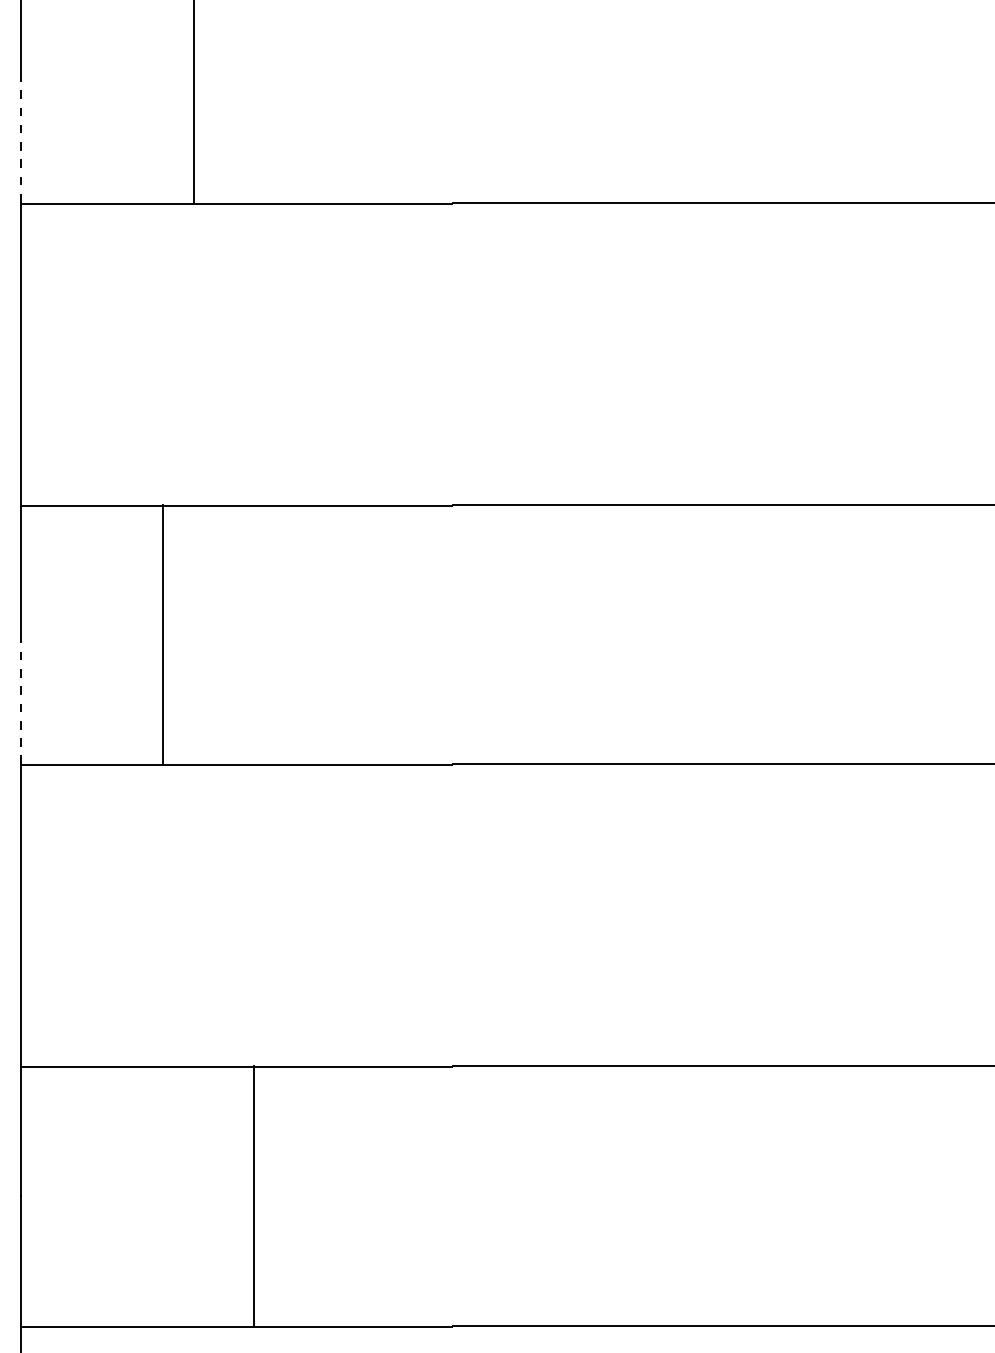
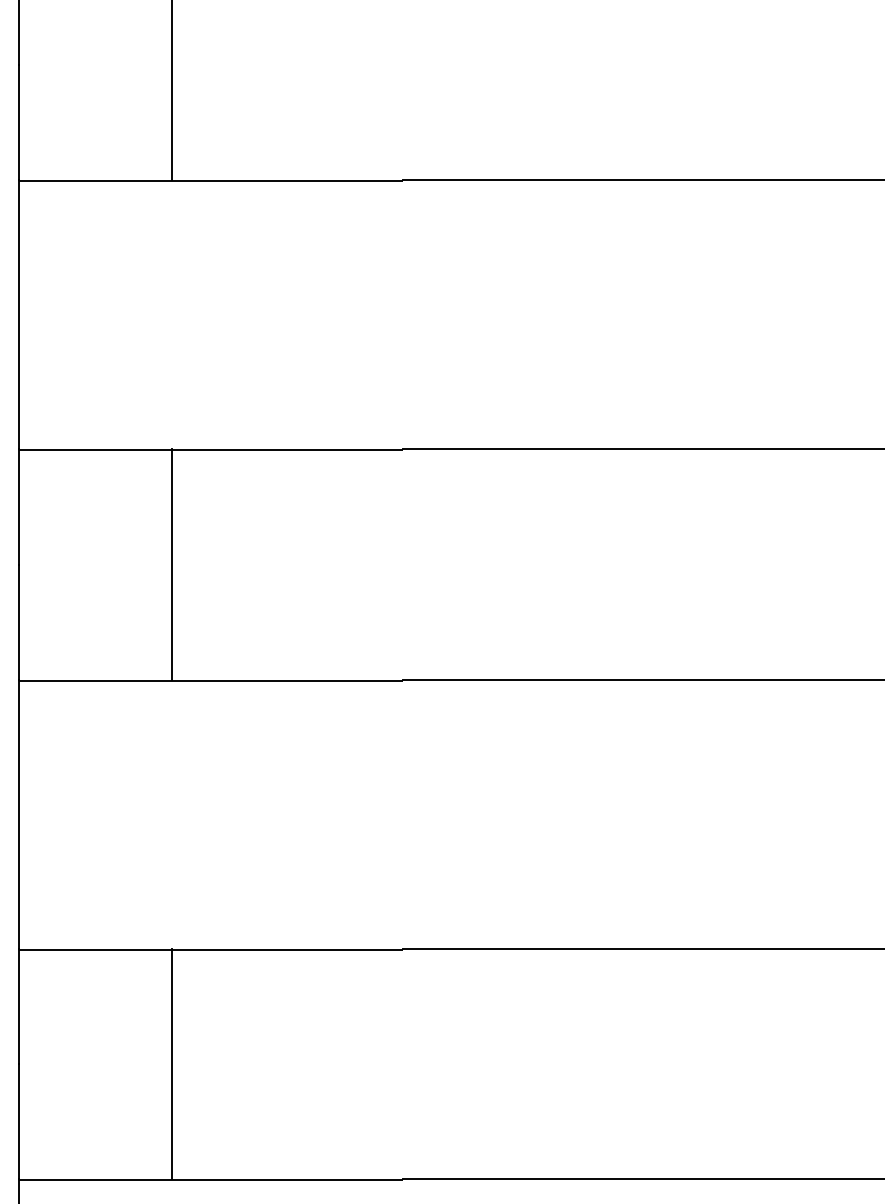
line: (21, 137) -> (19, 122), dashed -> solid
line: (162, 634) -> (172, 564), moved
line: (21, 699) -> (19, 622), dashed -> solid
line: (253, 1195) -> (172, 1063), moved

